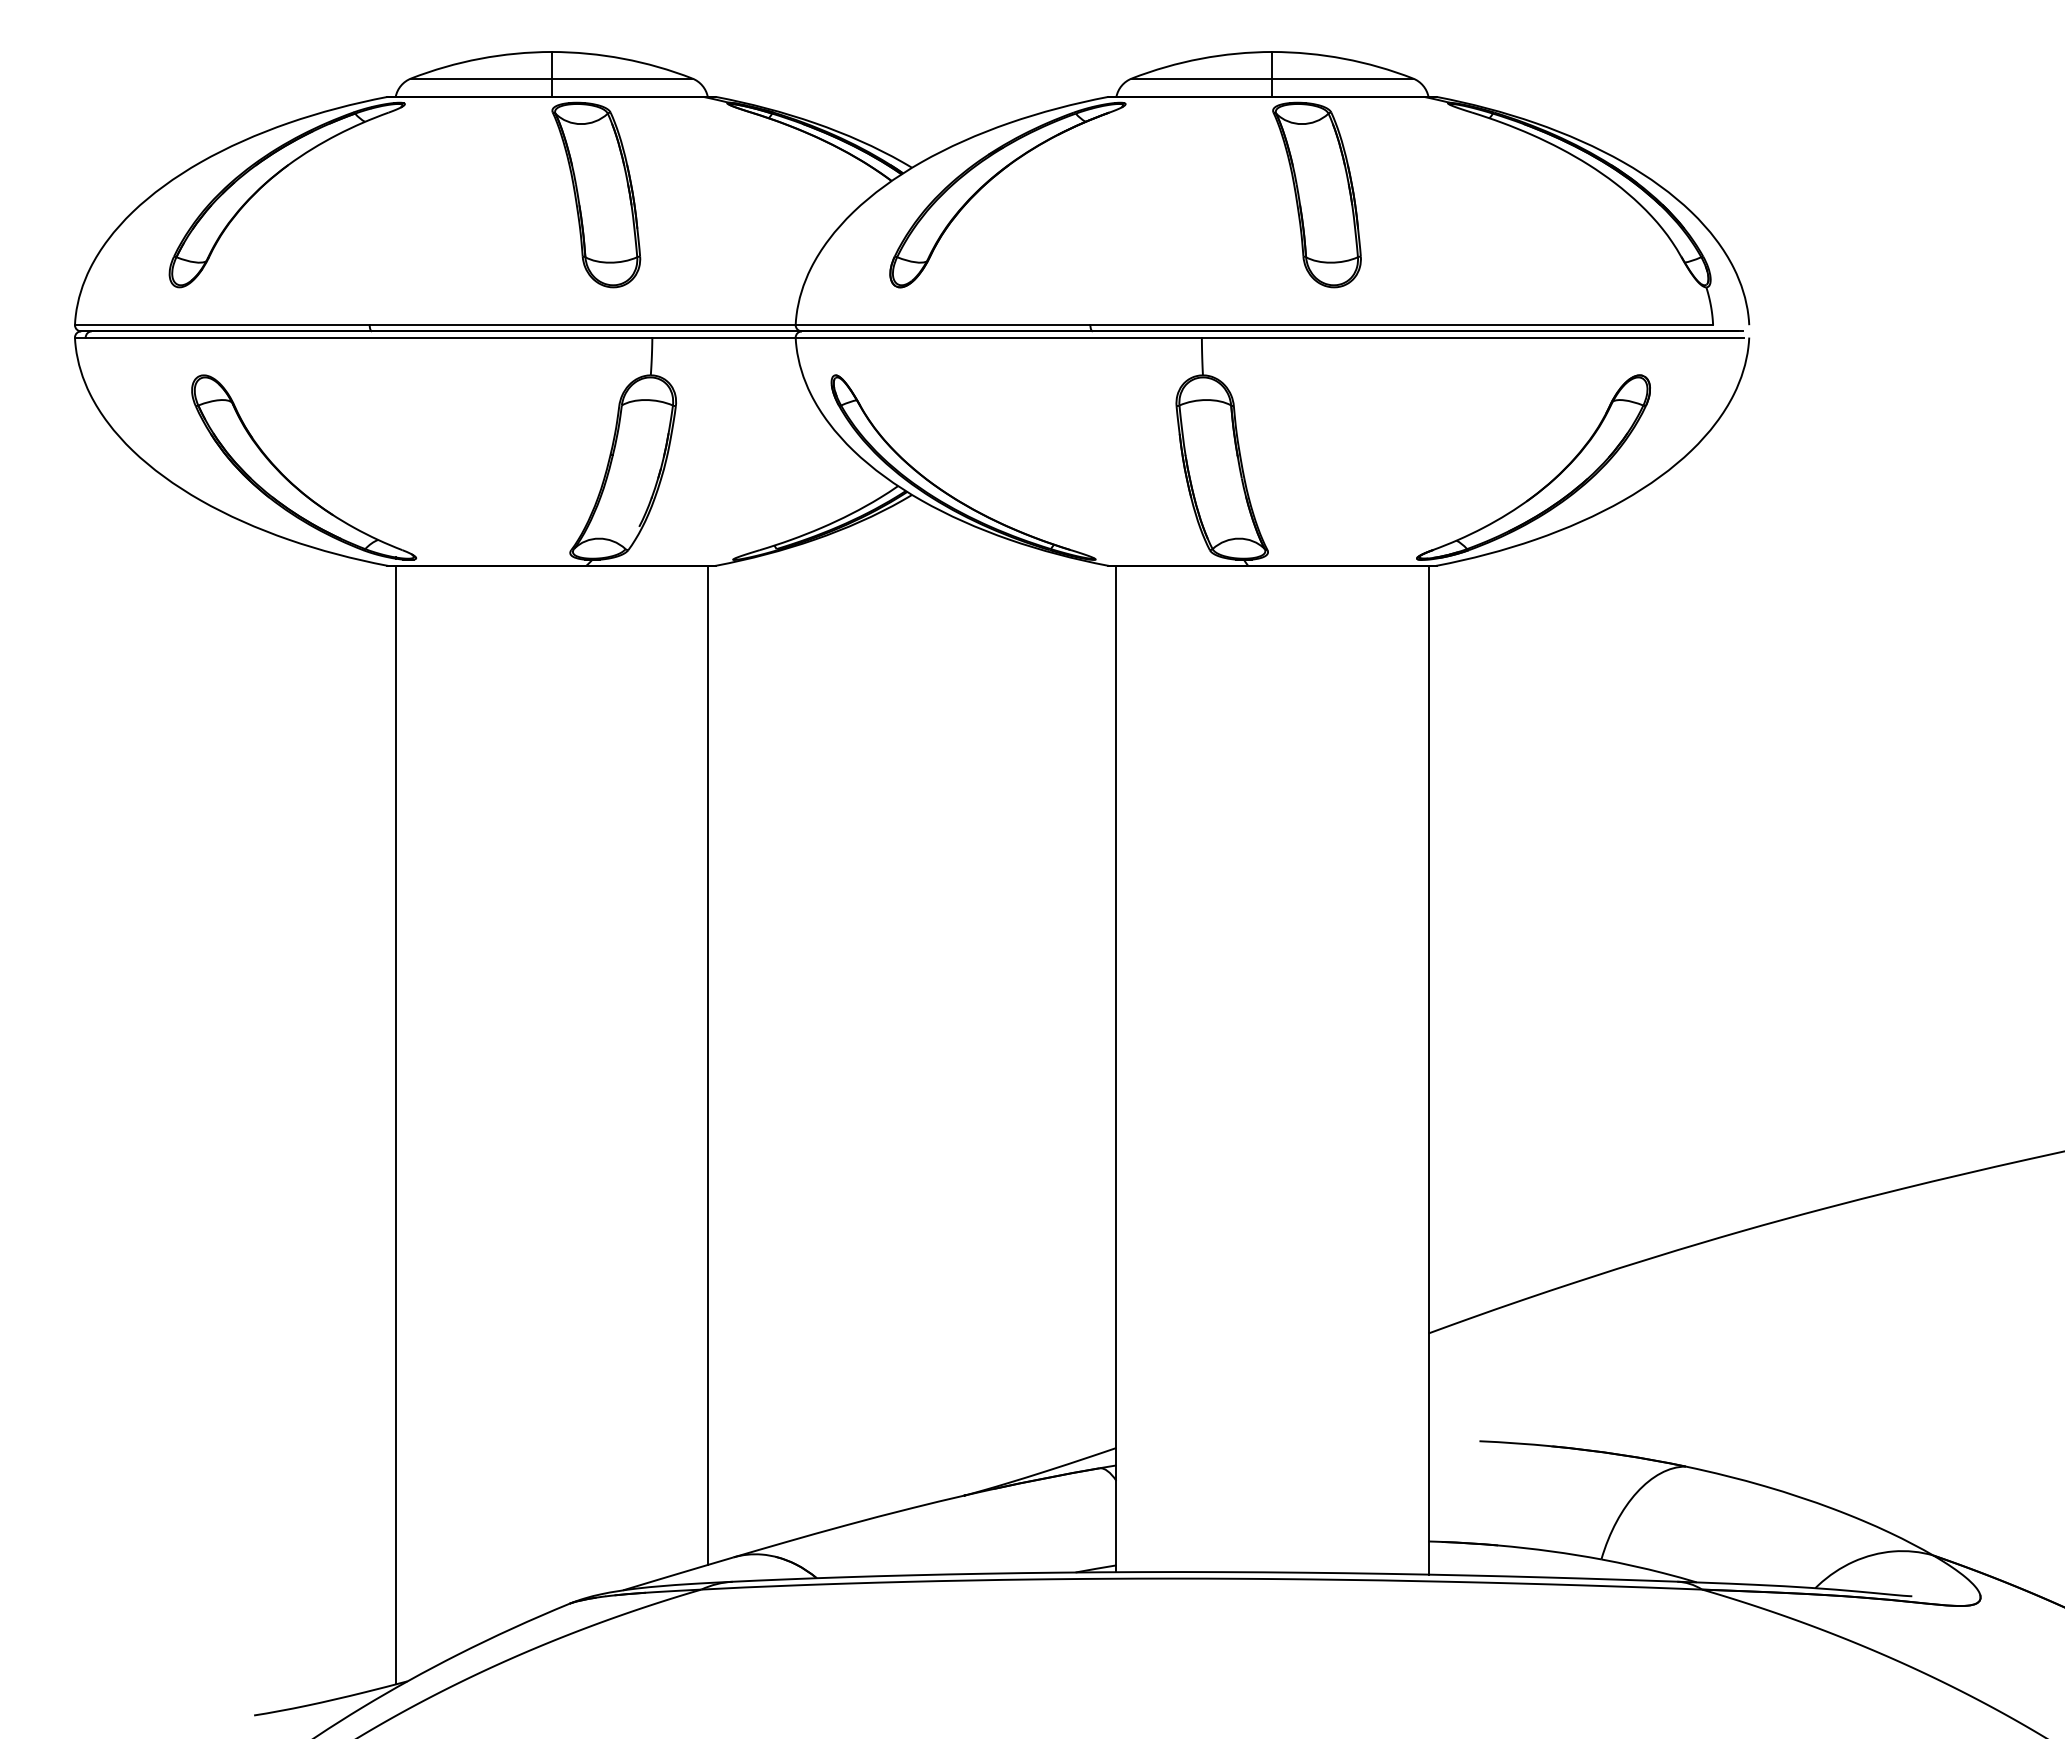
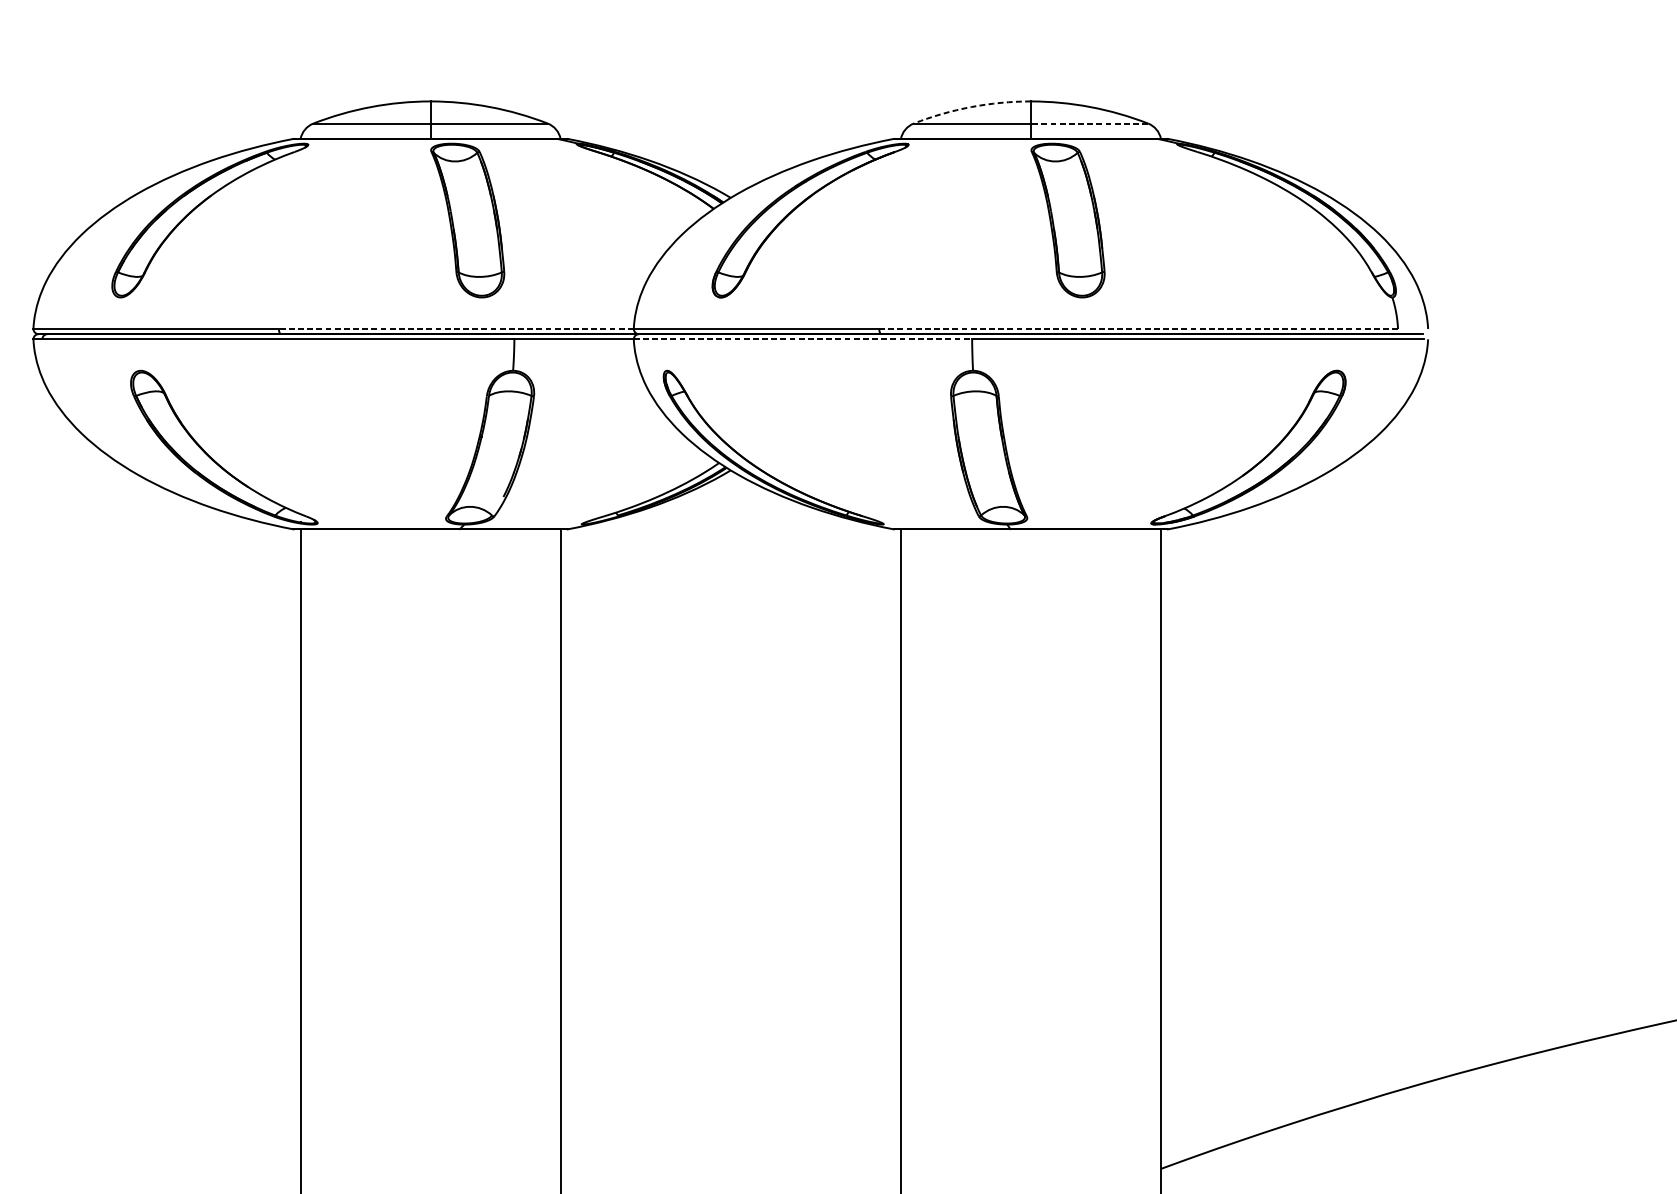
arc: (1200, 58) -> (971, 106), solid -> dashed
line: (1342, 78) -> (1089, 123), solid -> dashed
line: (582, 325) -> (456, 329), solid -> dashed
line: (1401, 325) -> (1138, 329), solid -> dashed
line: (999, 337) -> (803, 339), solid -> dashed

